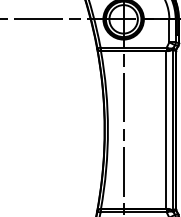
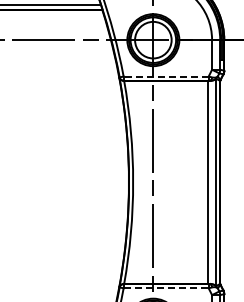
line: (133, 47) -> (166, 76), solid -> dashed
line: (133, 212) -> (166, 288), solid -> dashed

